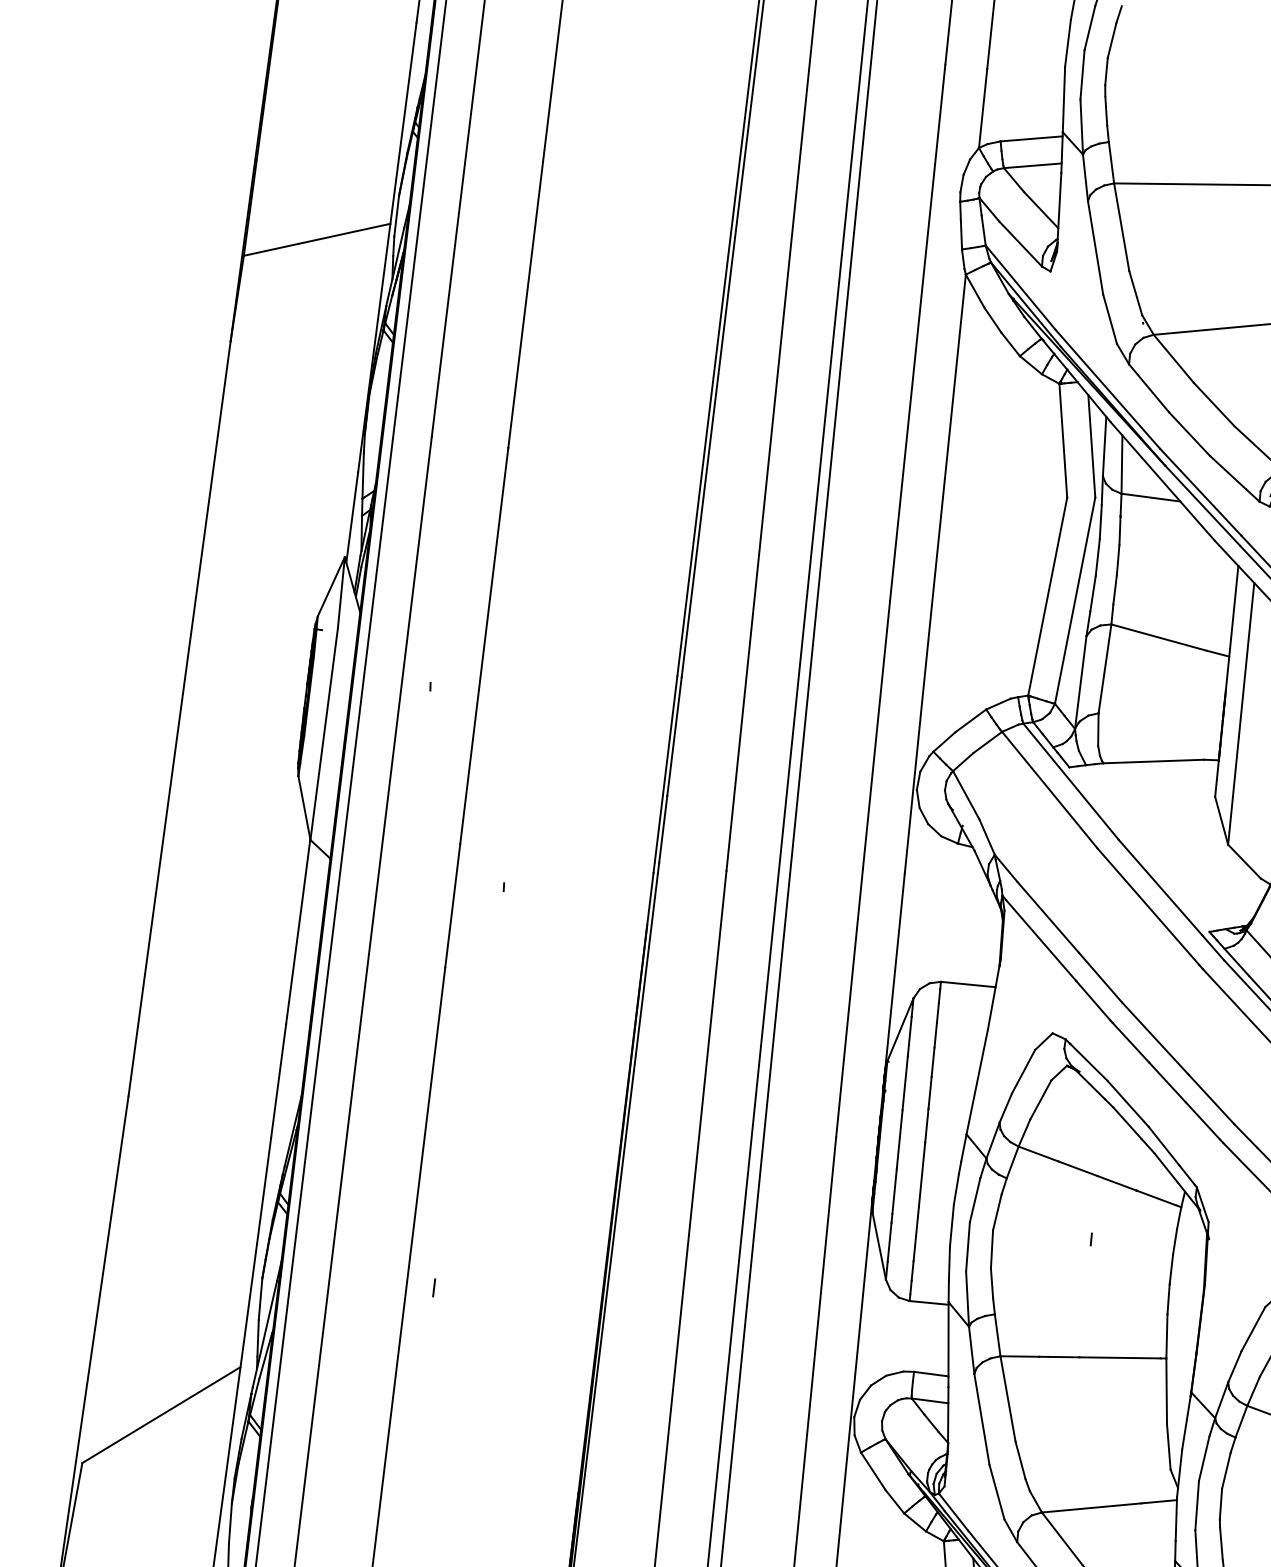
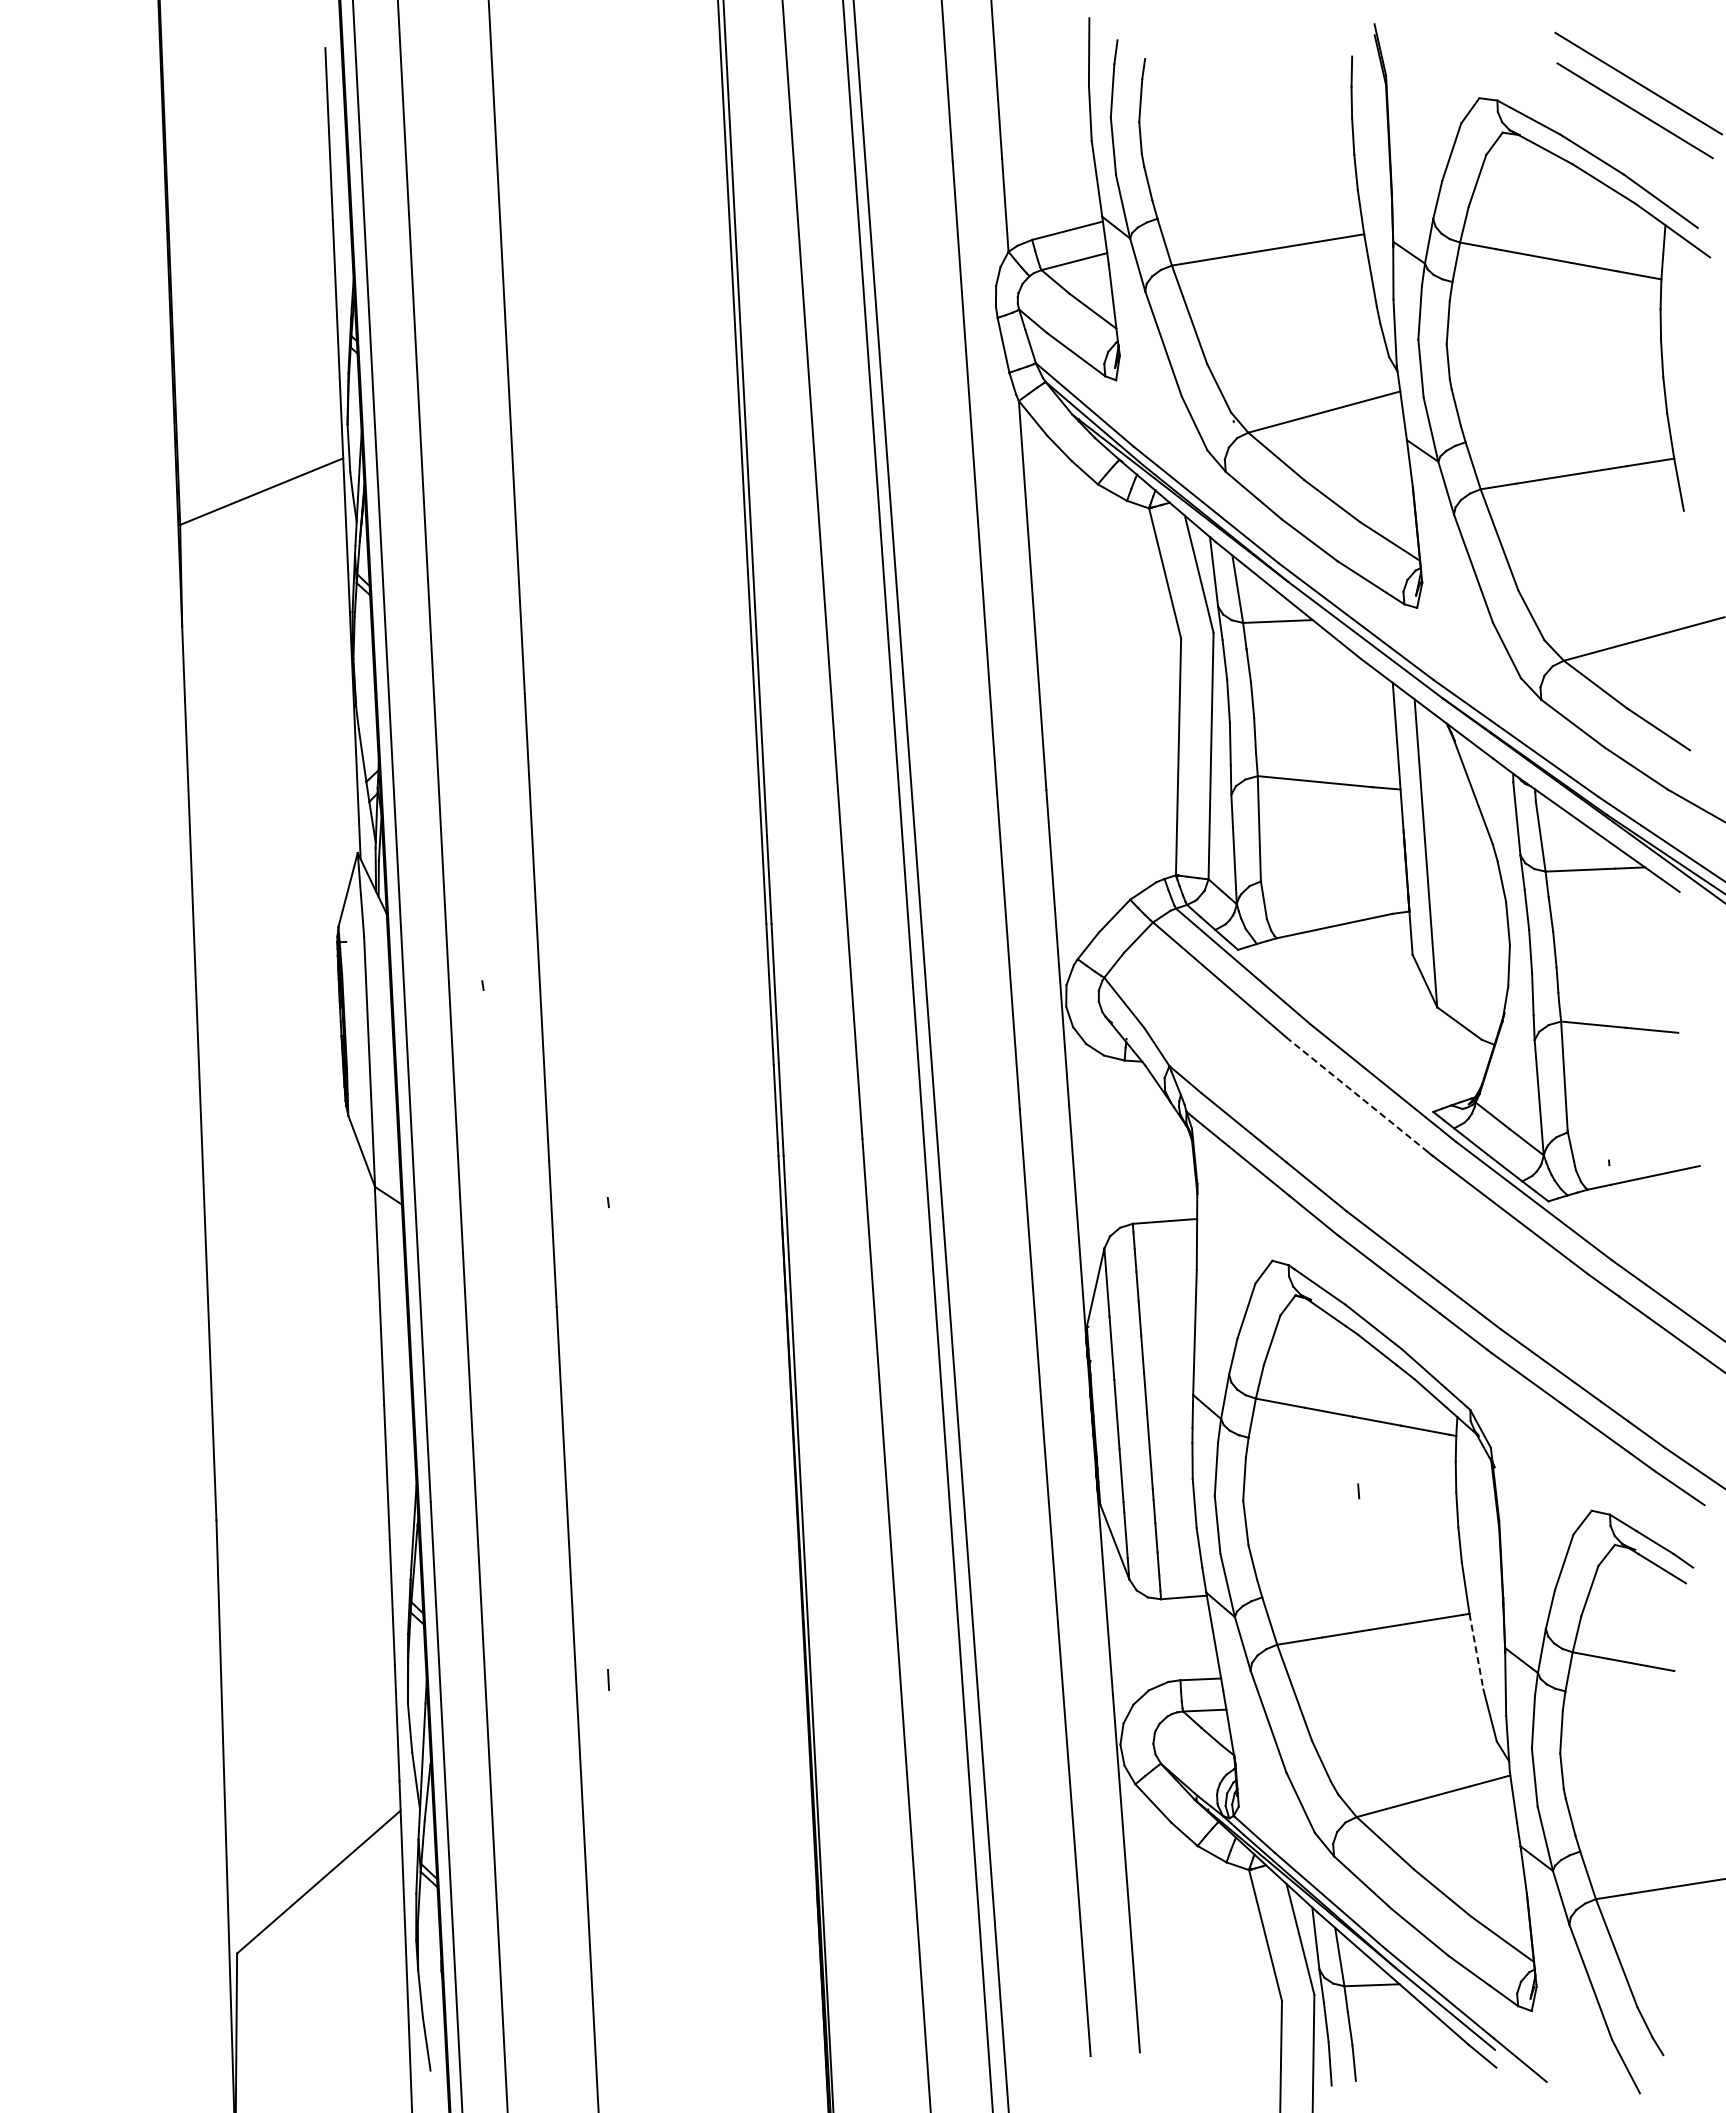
line: (1148, 906) -> (1357, 1094), solid -> dashed
line: (1166, 1391) -> (1476, 1652), solid -> dashed

